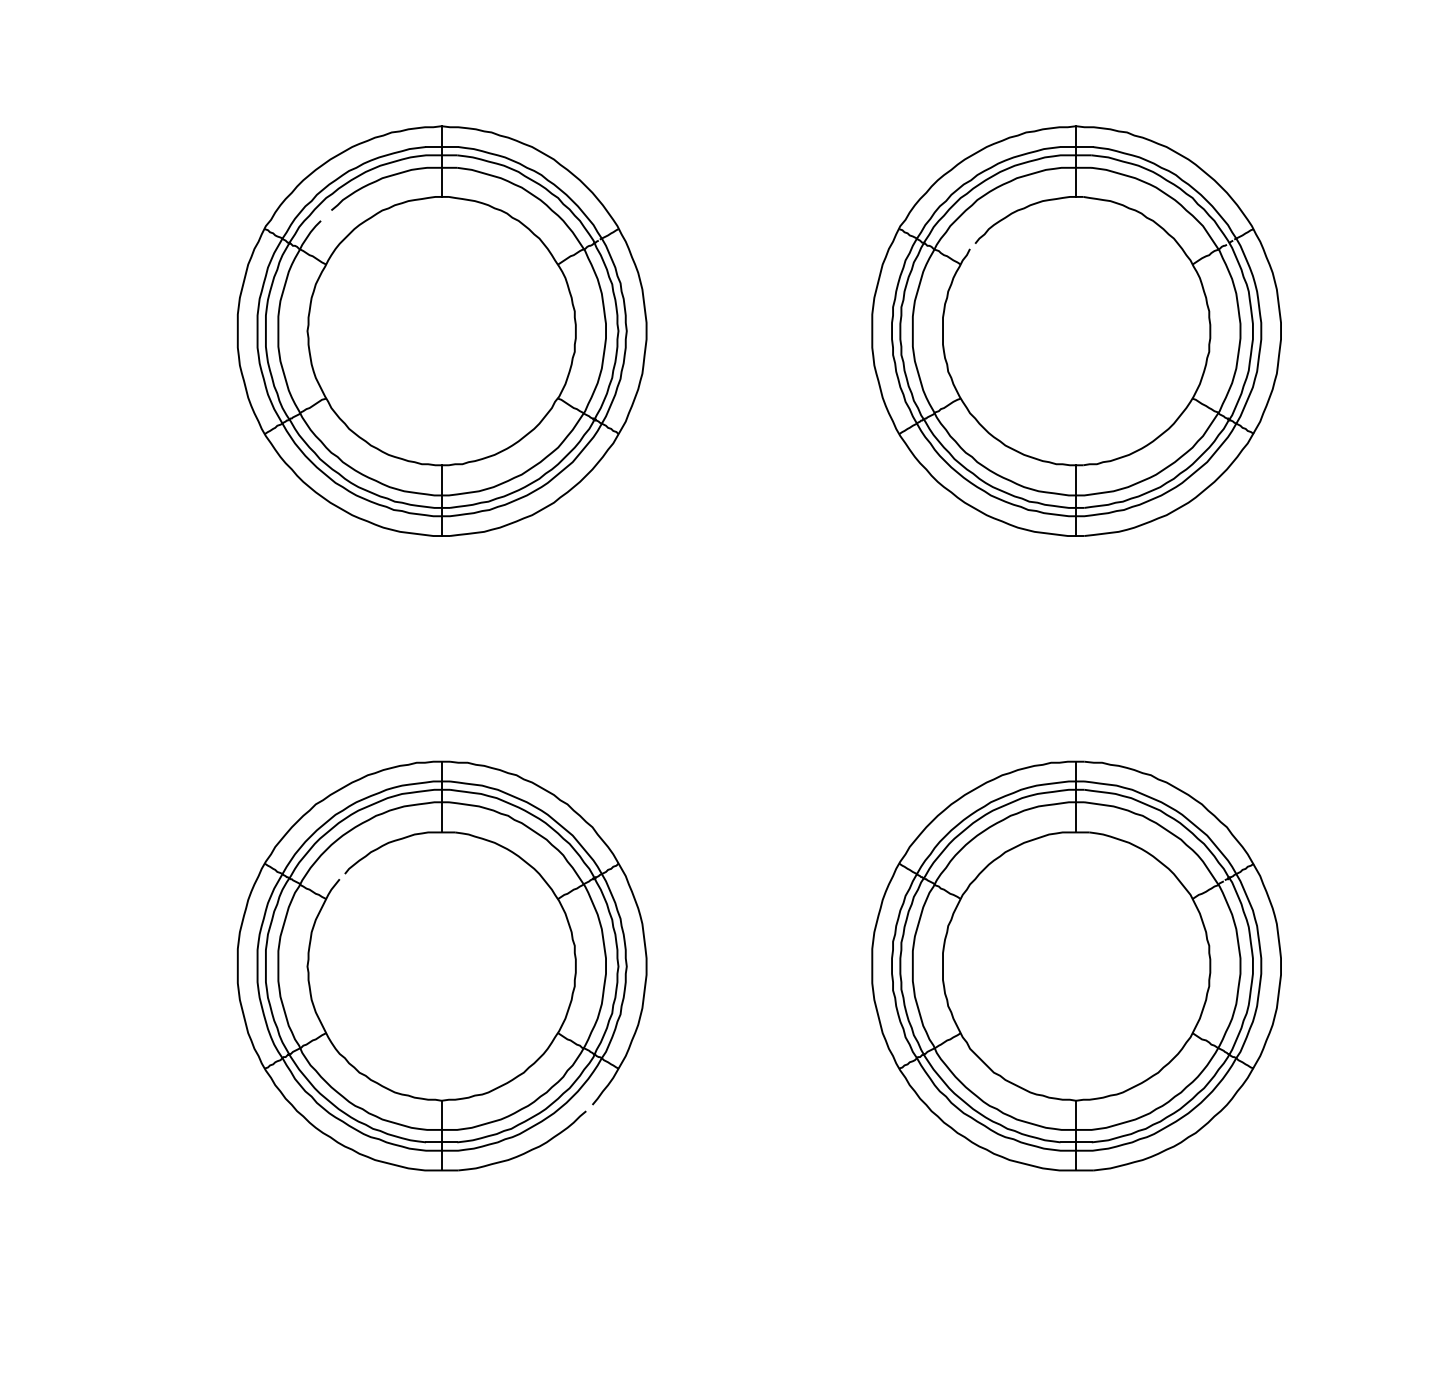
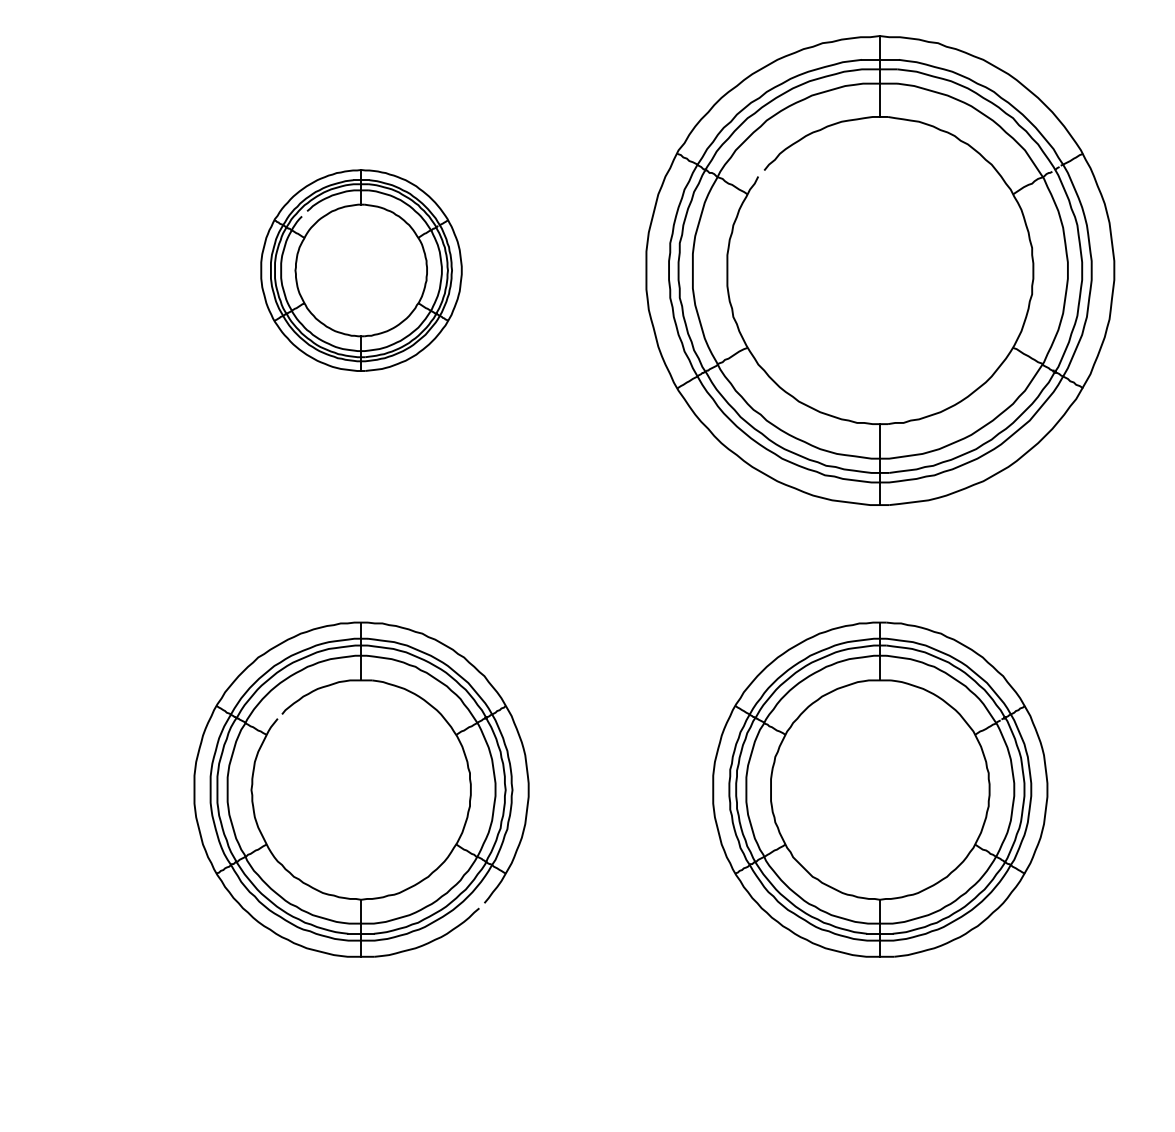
part: (441, 330) -> (361, 270), size x0.6
part: (1076, 330) -> (880, 270), size x1.4

